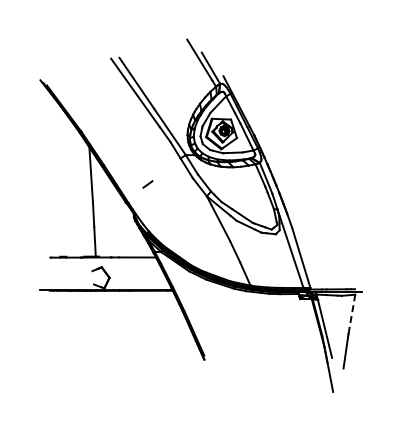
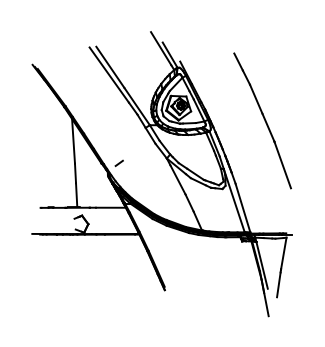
part: (325, 149) -> (262, 120), added
line: (147, 184) -> (118, 163), moved
line: (351, 314) -> (283, 253), dashed -> solid

